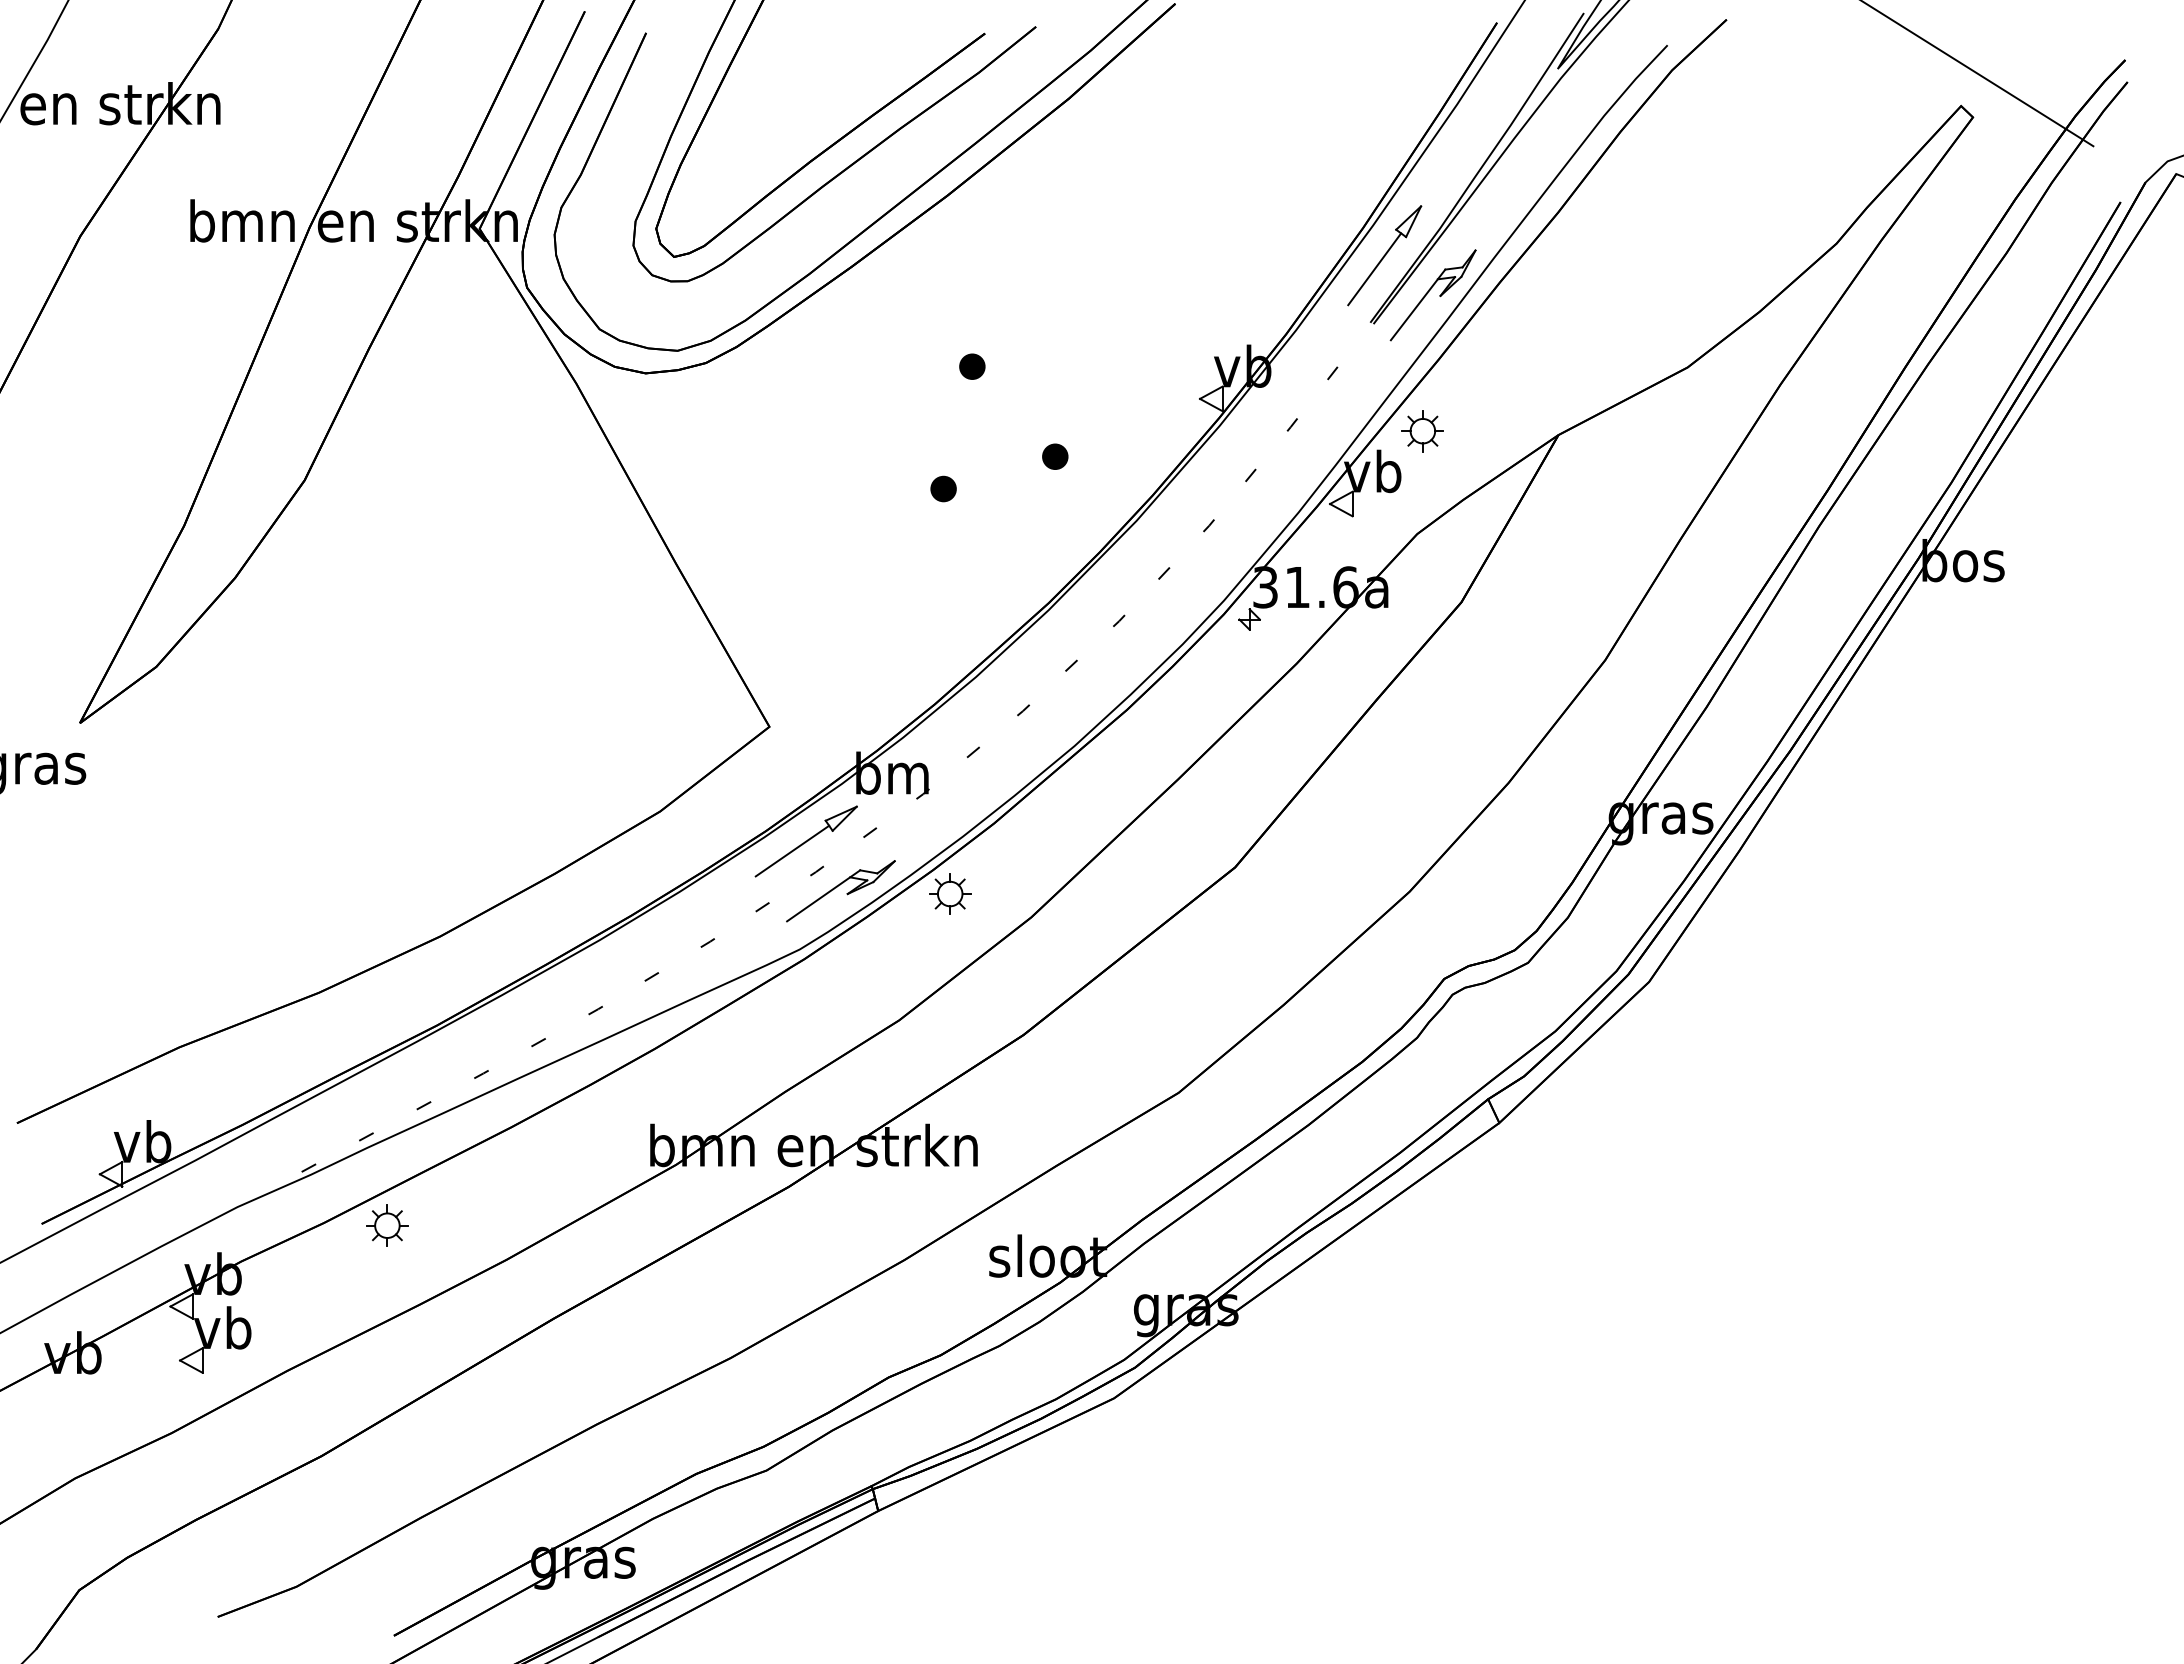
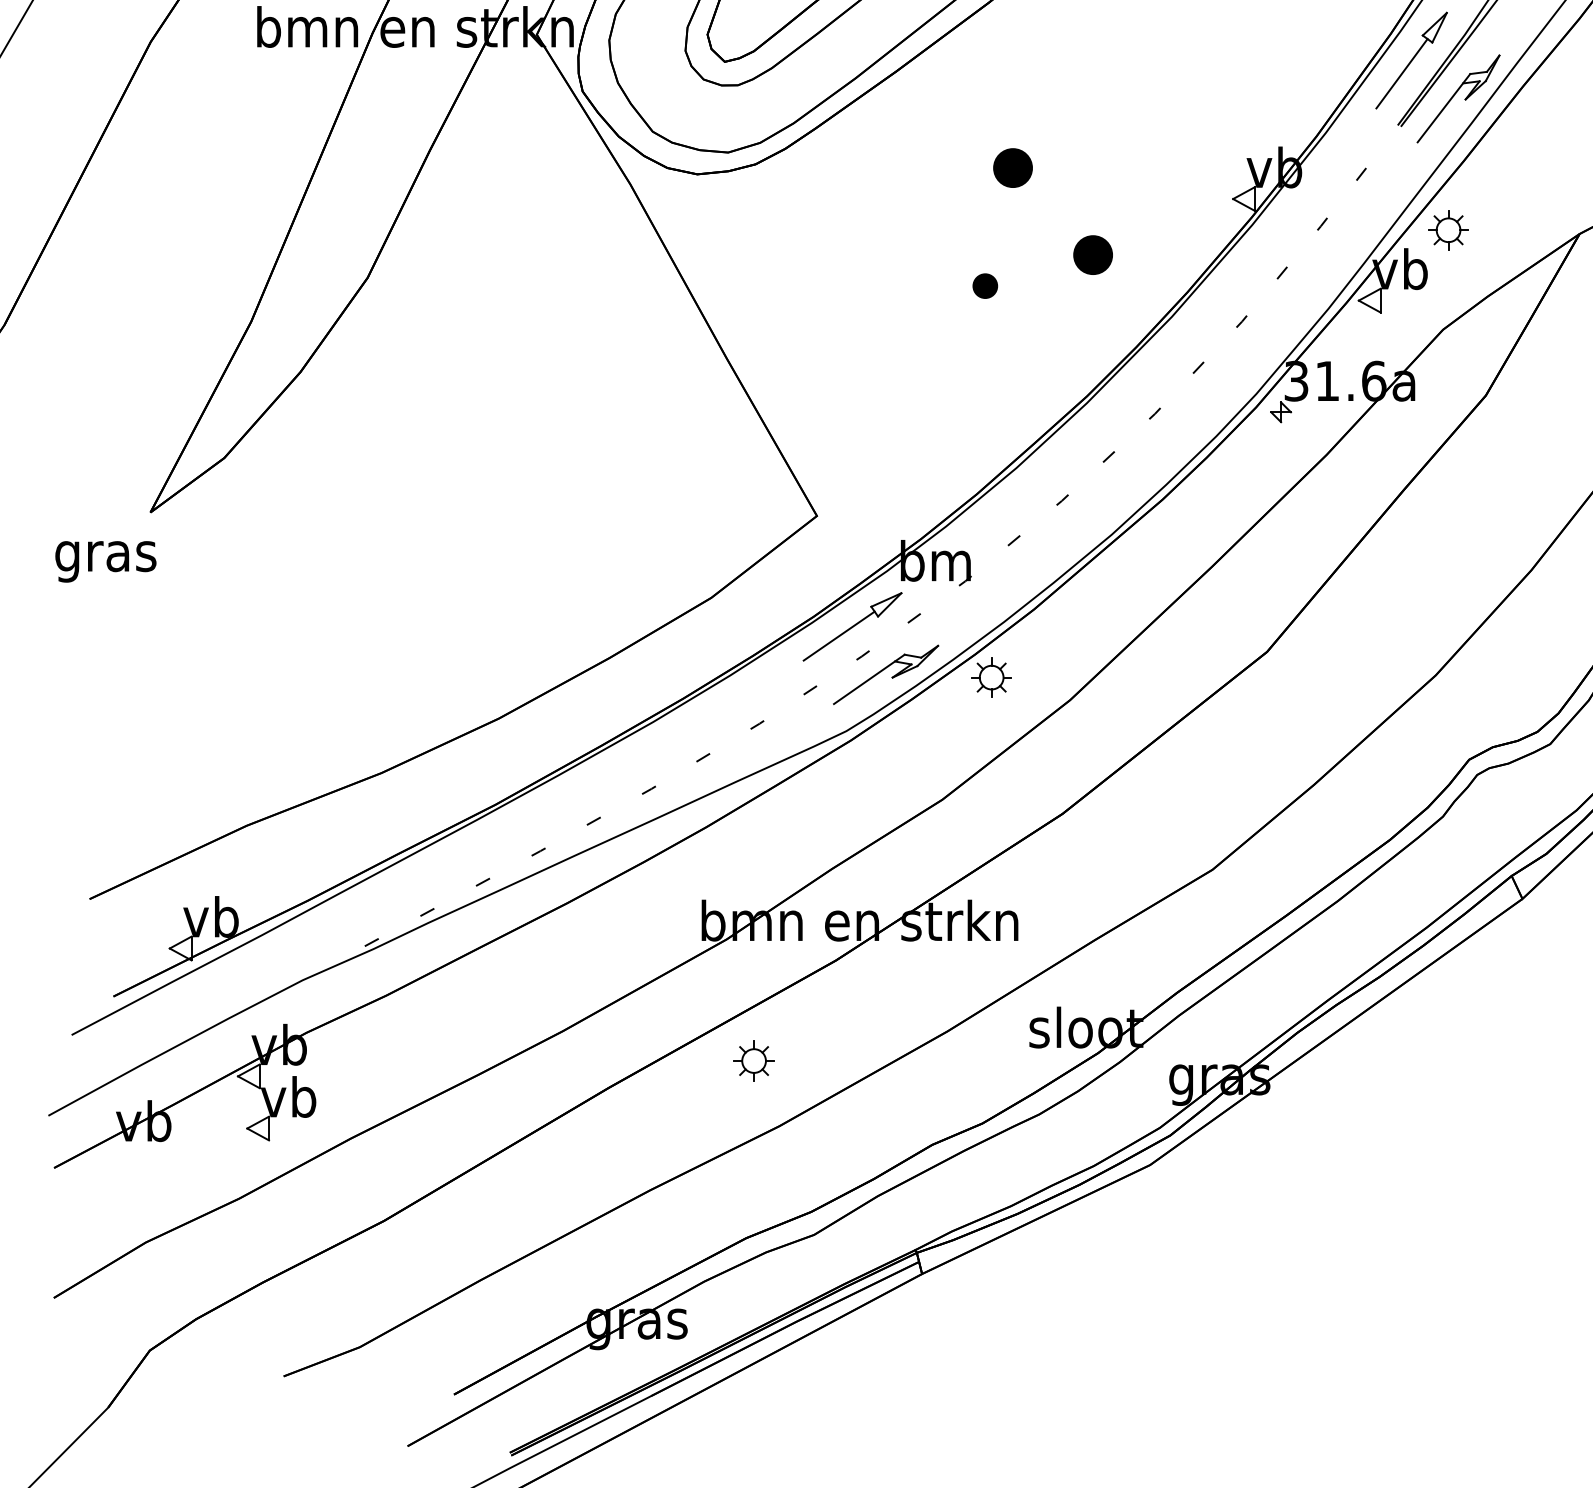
part: (972, 366) -> (1013, 167), size x1.6
part: (1055, 456) -> (1093, 254), size x1.6
part: (387, 1225) -> (754, 1060), moved

